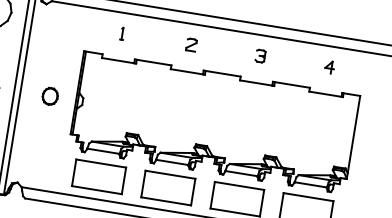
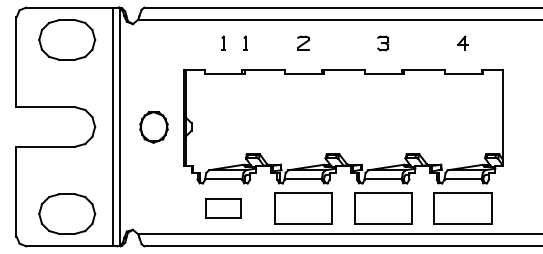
part: (141, 36) -> (245, 42), added
part: (49, 95) -> (153, 126), size x1.6
part: (99, 176) -> (223, 208), size x0.6

